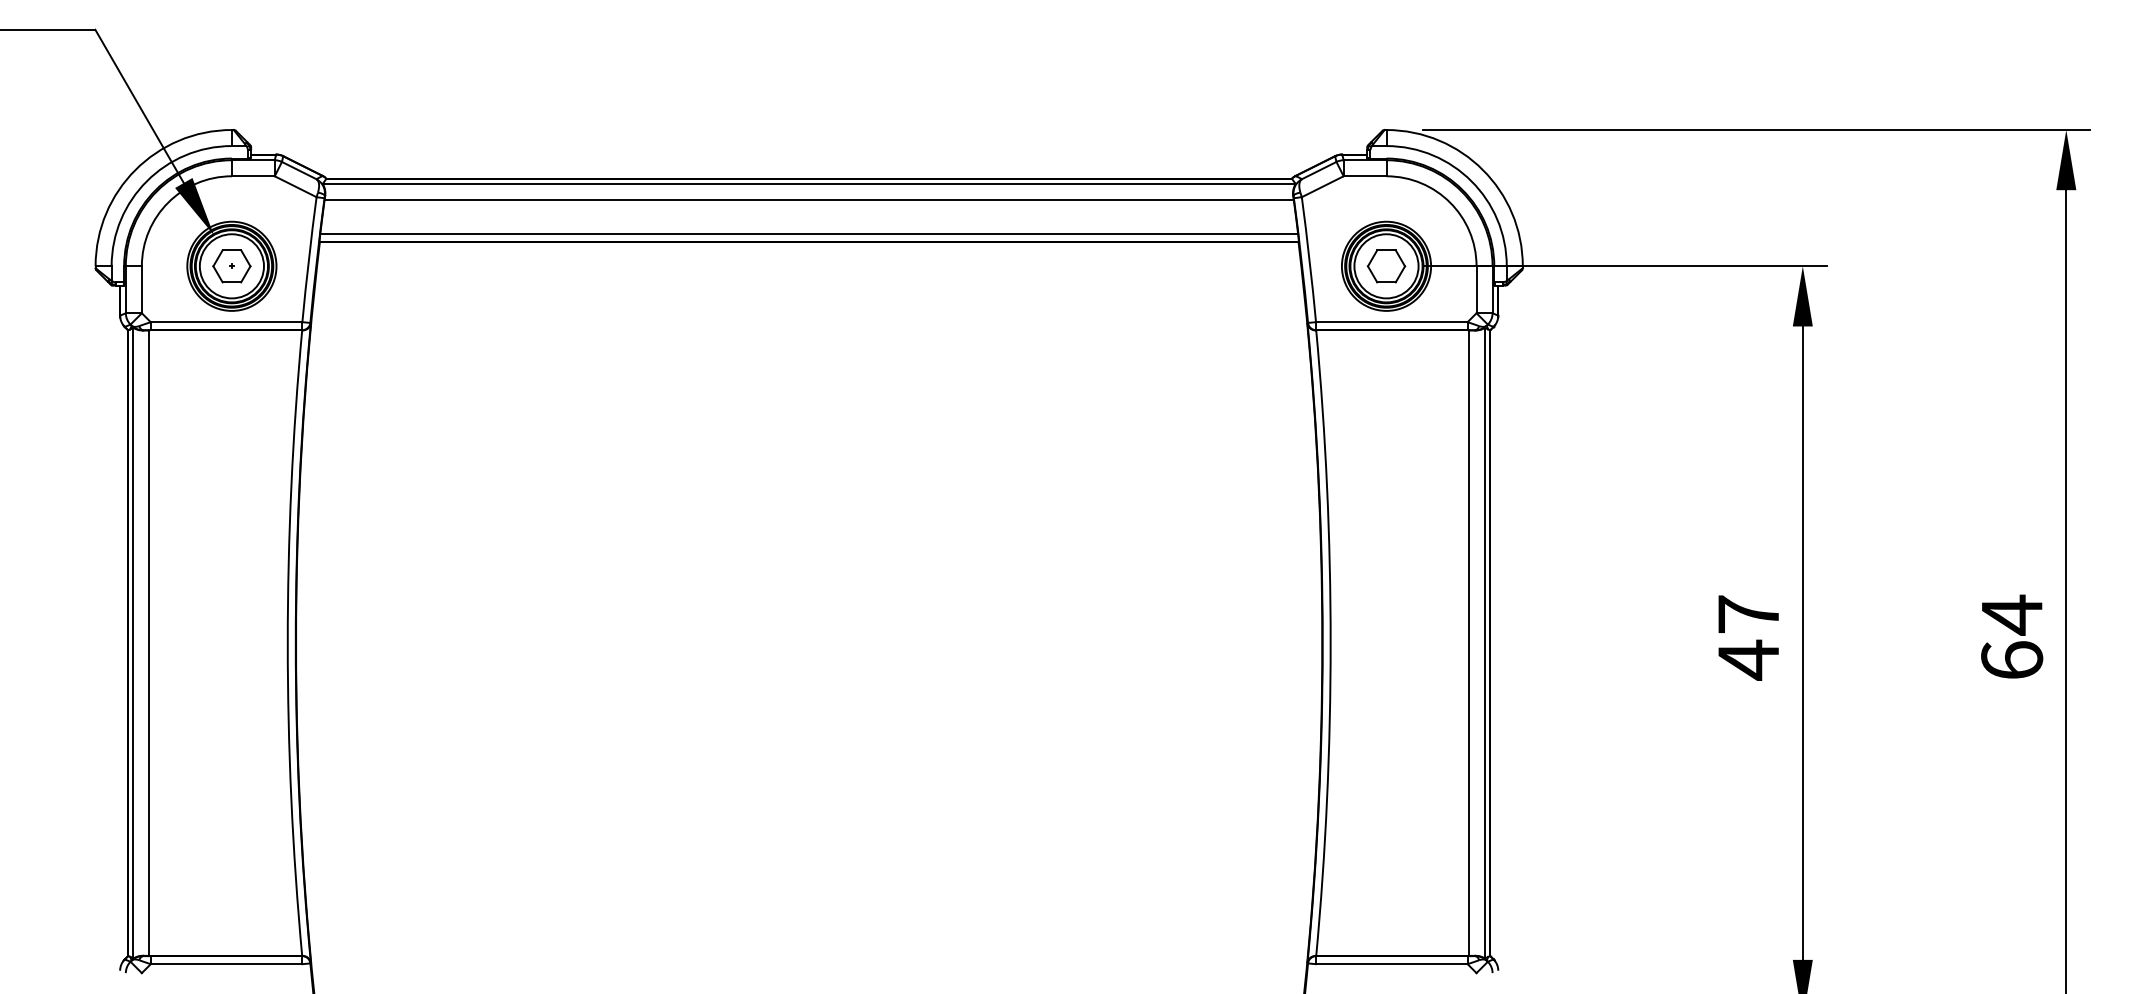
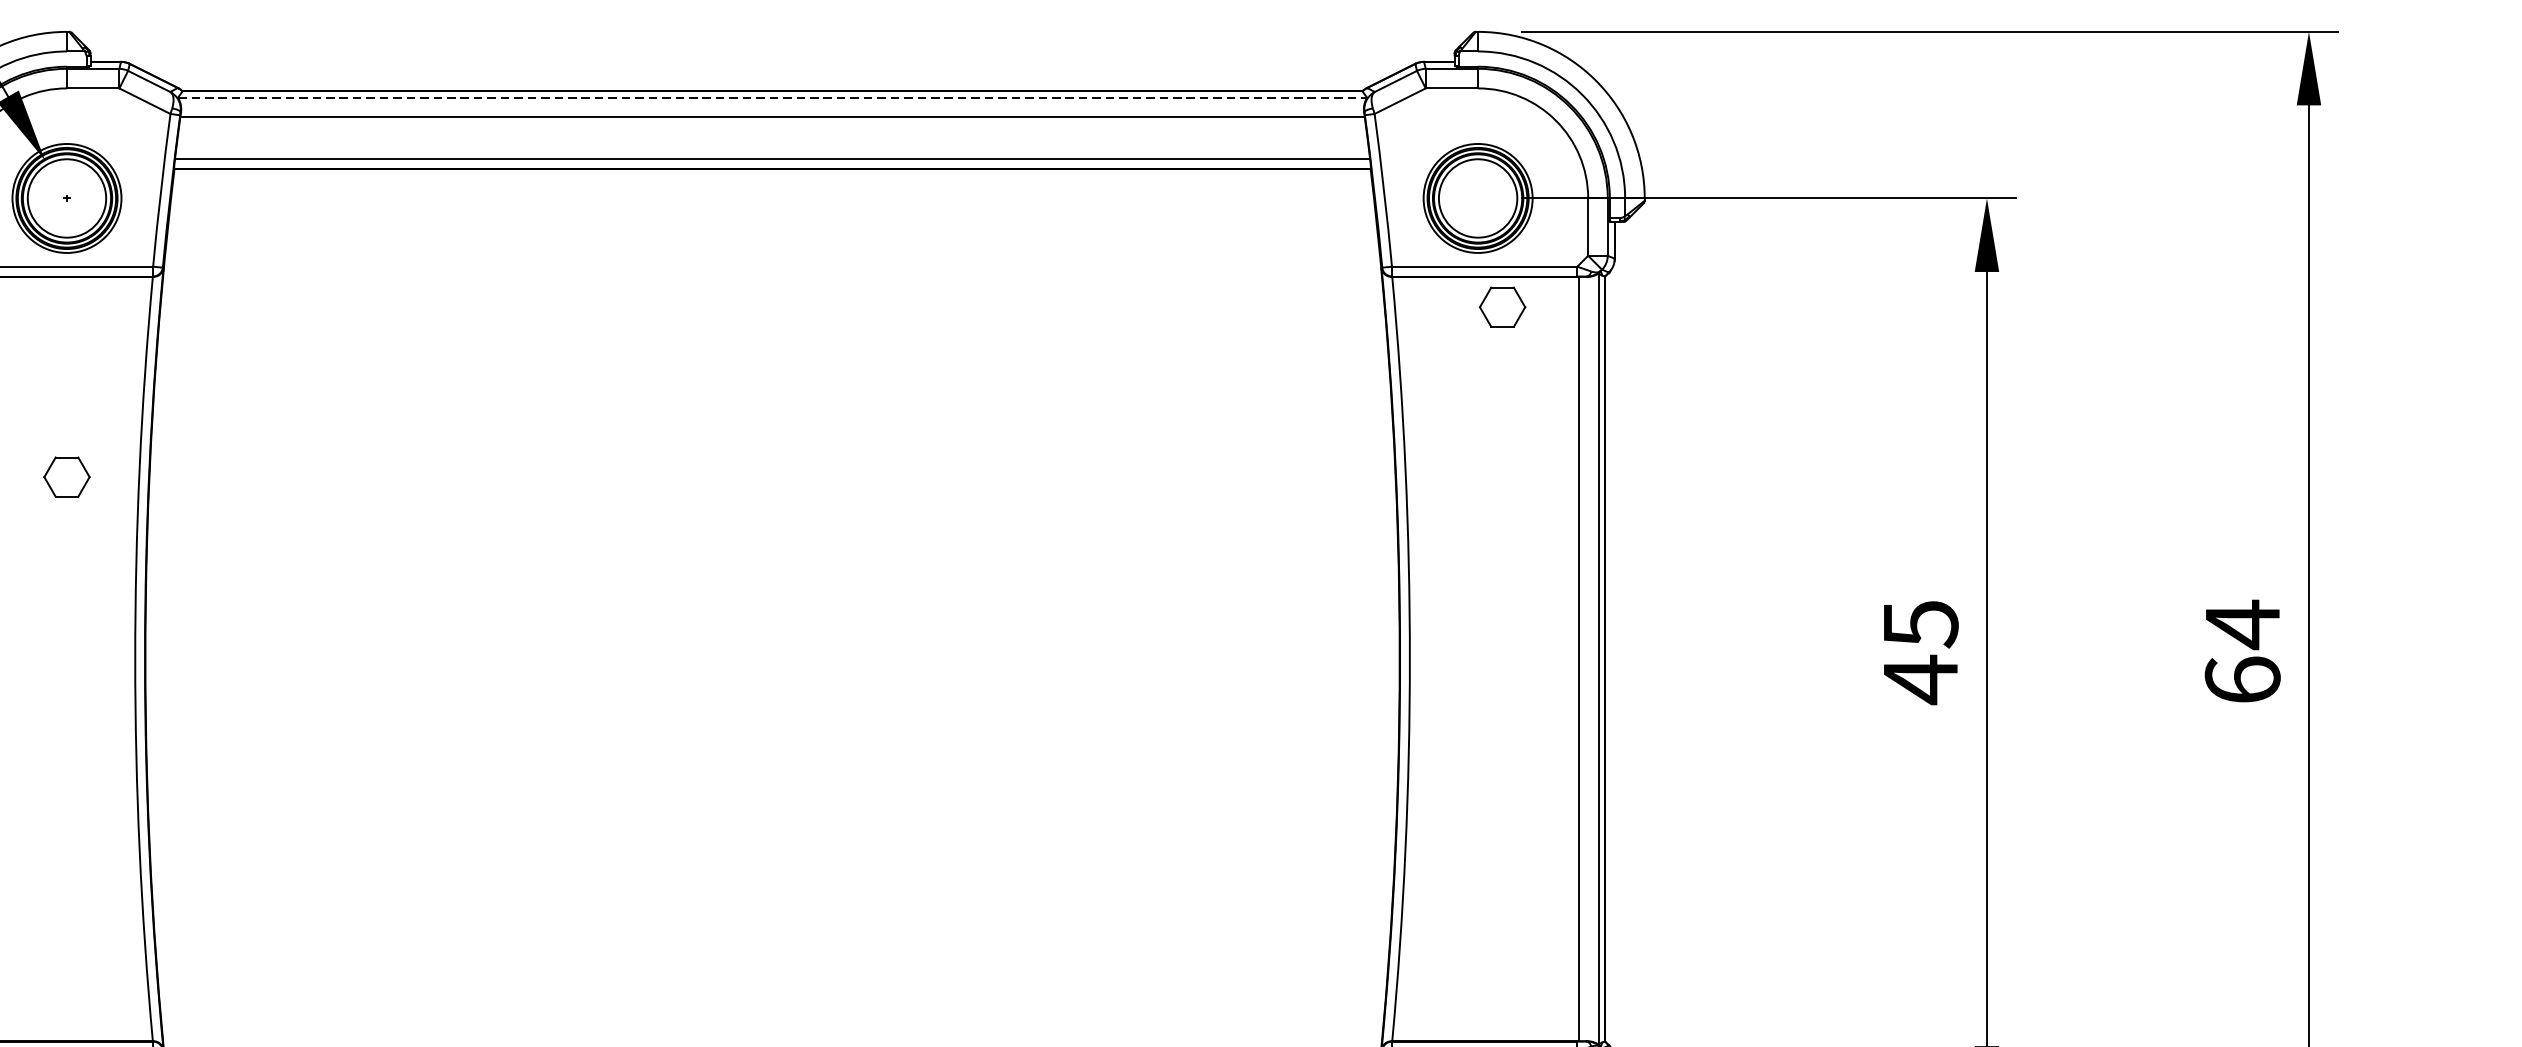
line: (809, 183) -> (772, 97), solid -> dashed
part: (231, 266) -> (66, 477), moved
part: (1386, 266) -> (1502, 307), moved
text: (1748, 614) -> (1920, 624), 47 -> 45

